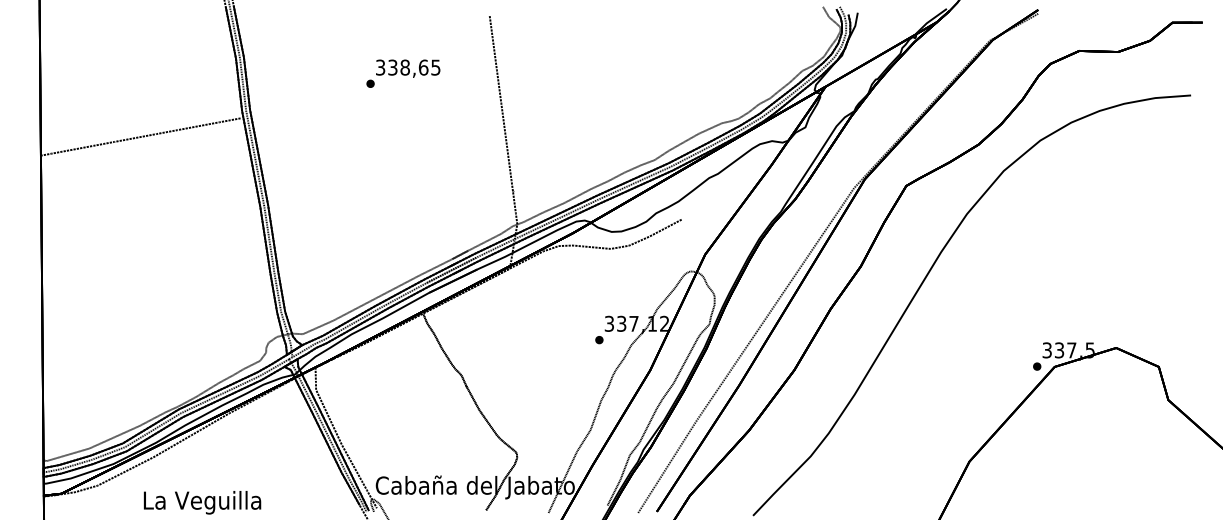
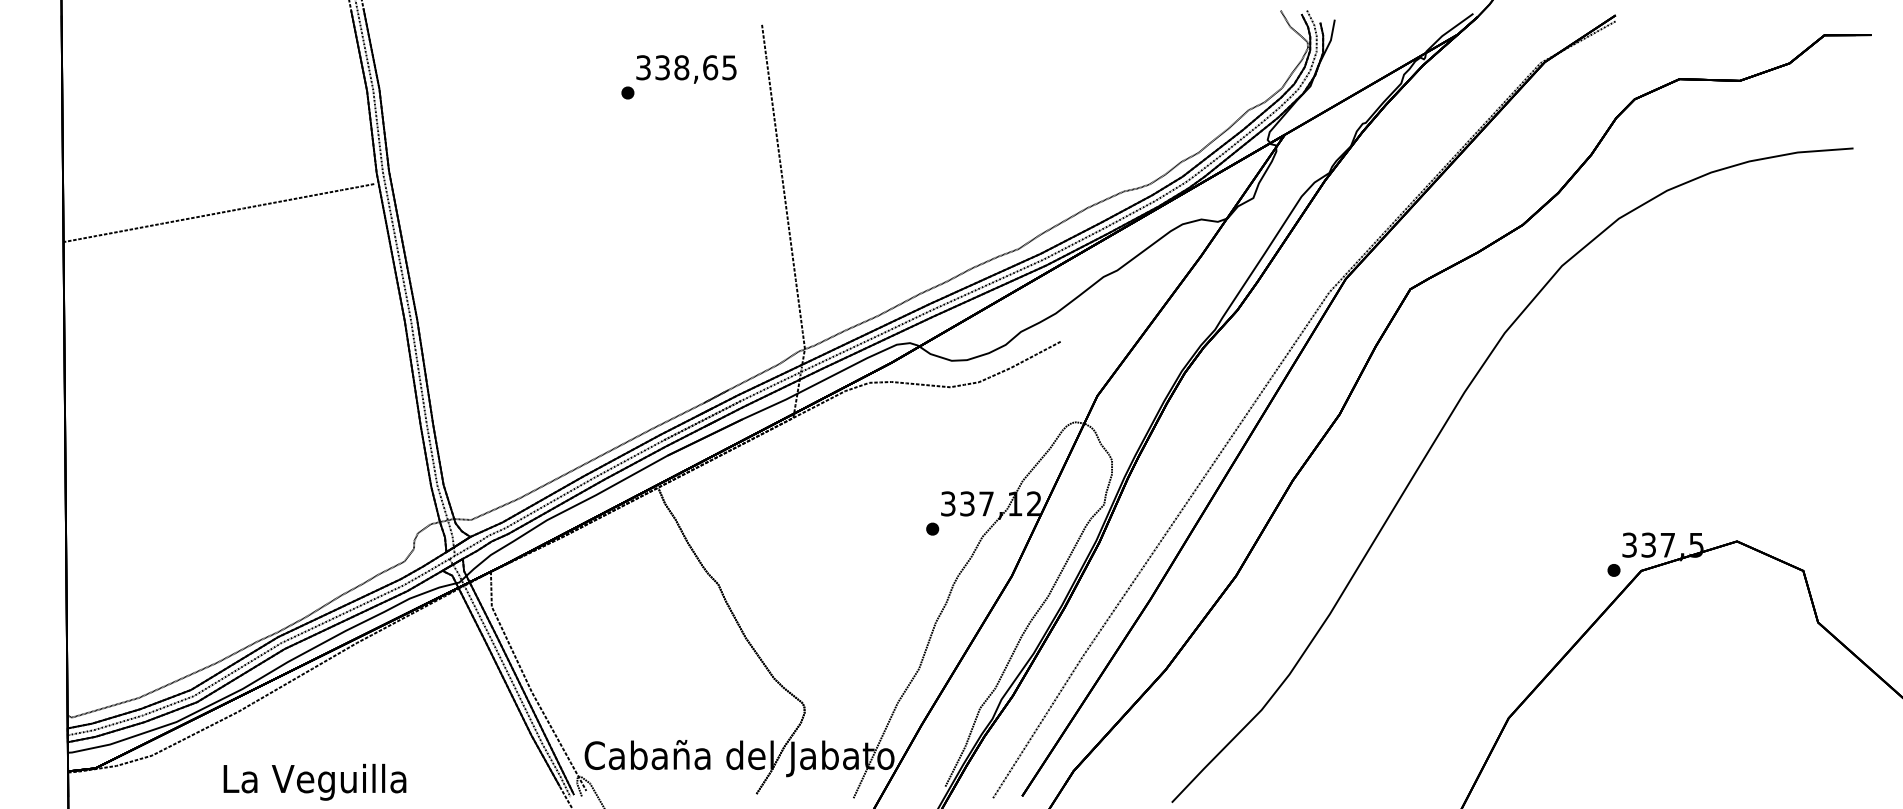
text: (403, 73) -> (679, 76), moved

